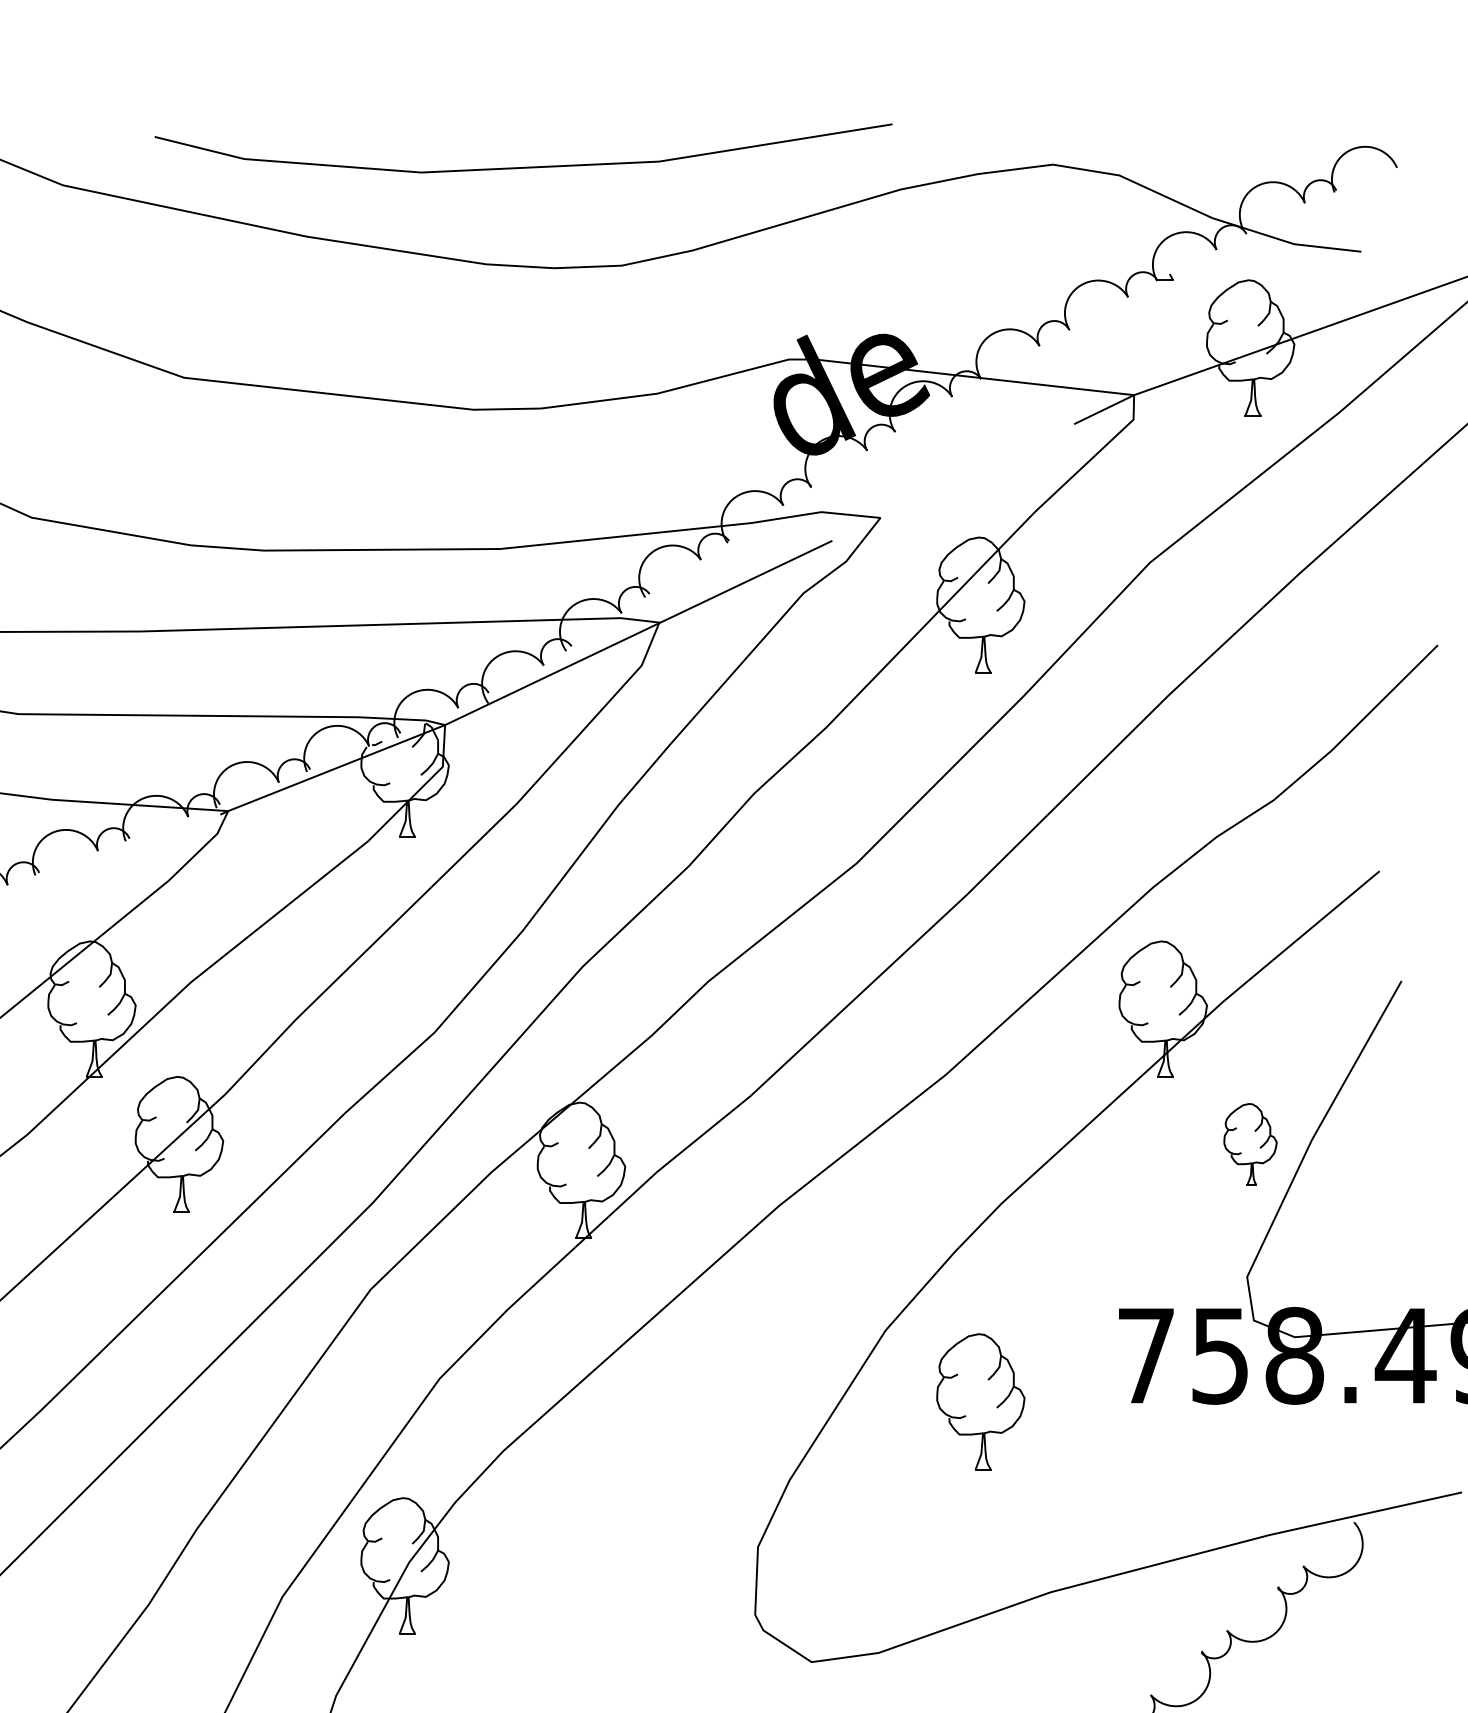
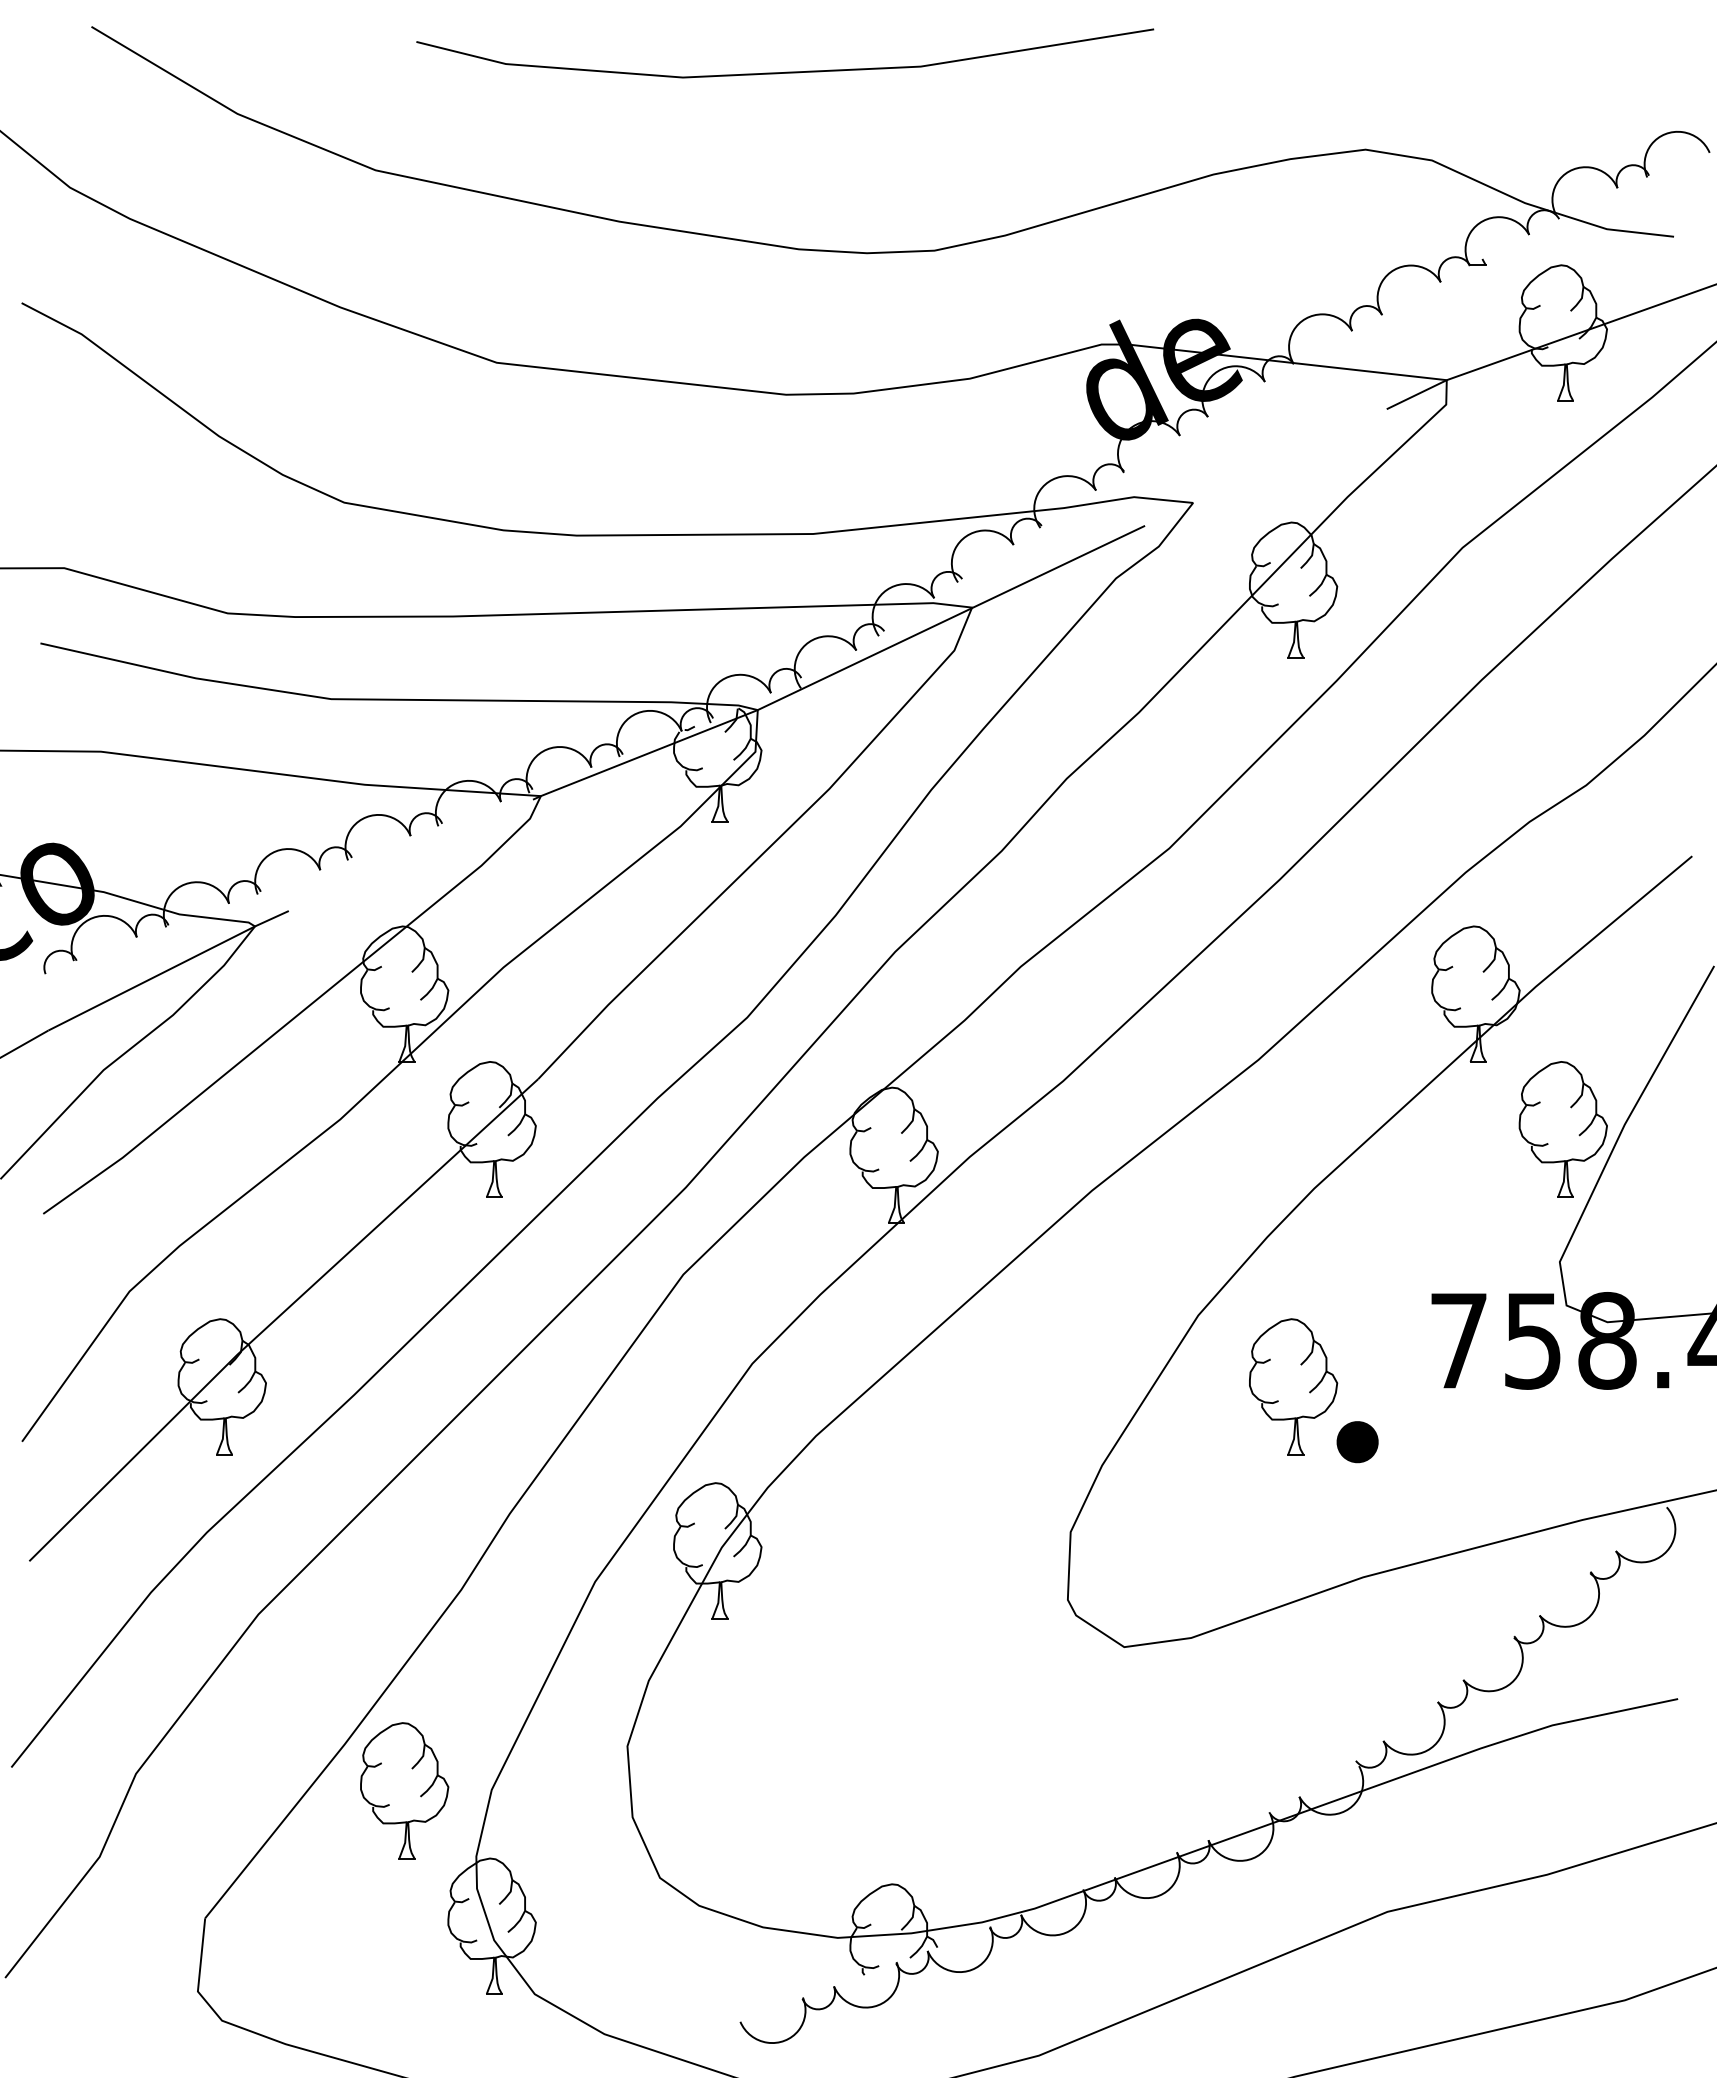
line: (523, 166) -> (785, 71), moved
part: (1249, 1144) -> (1562, 1129), size x1.67
part: (1044, 1457) -> (1357, 1442), added

